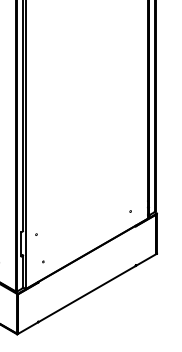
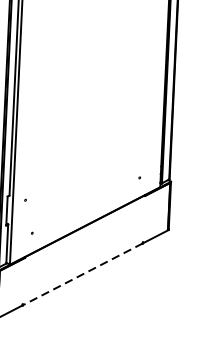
line: (86, 294) -> (82, 274), solid -> dashed

